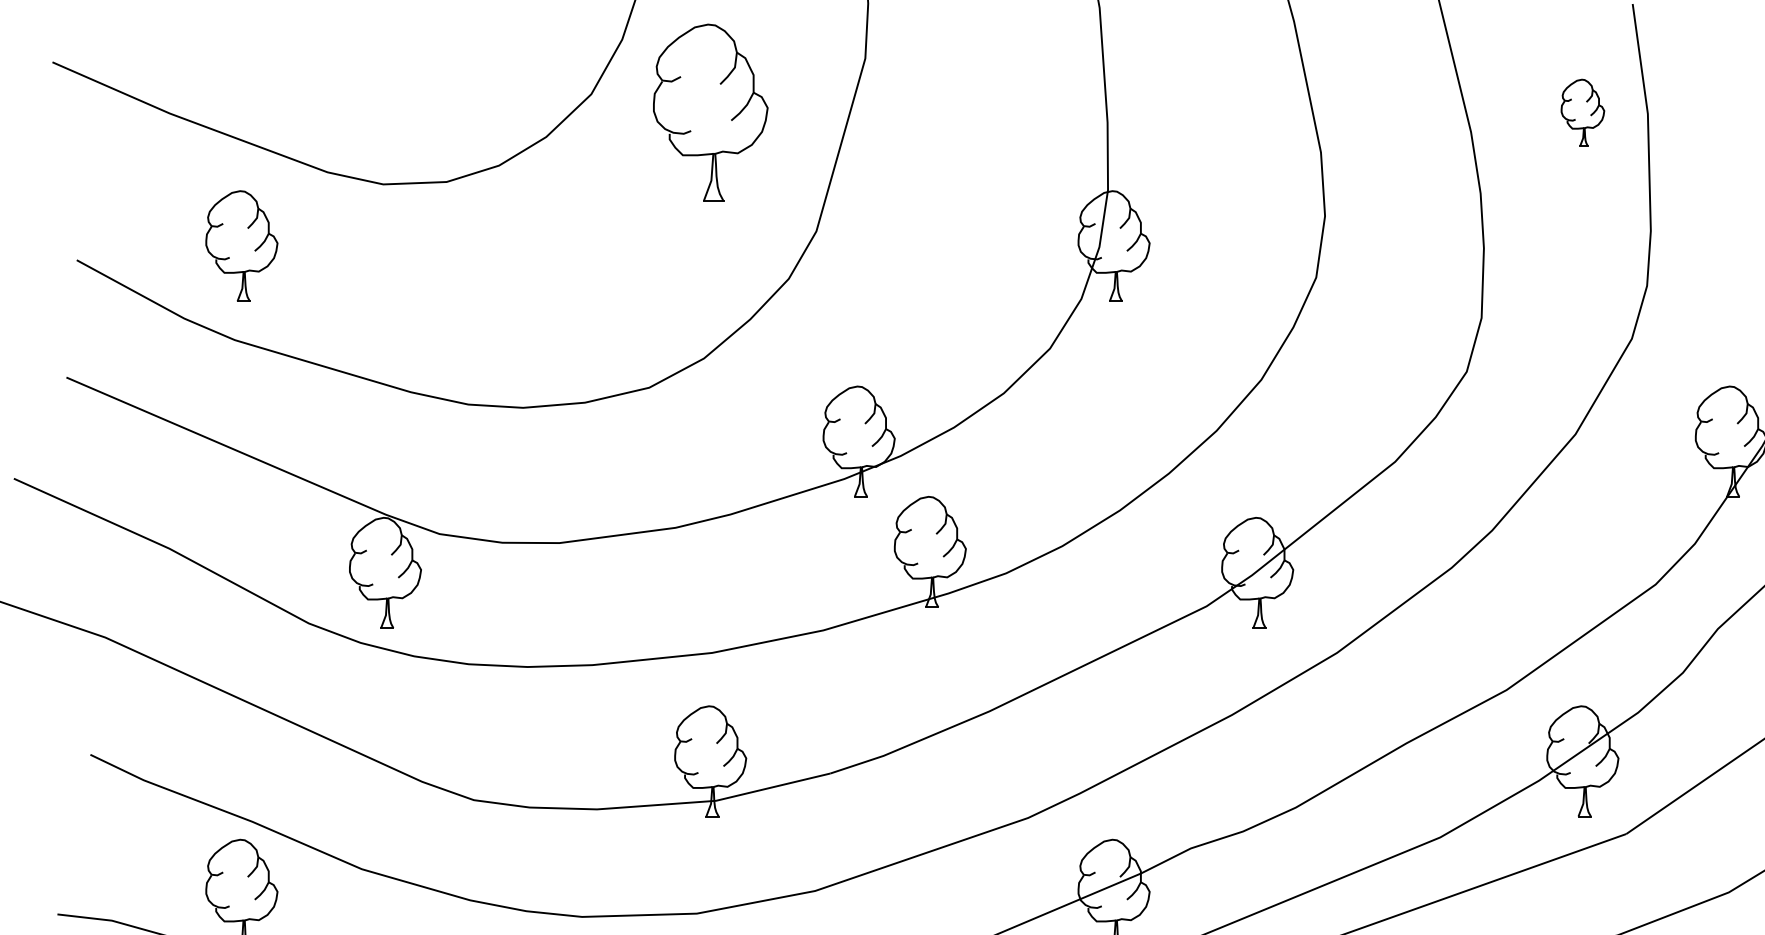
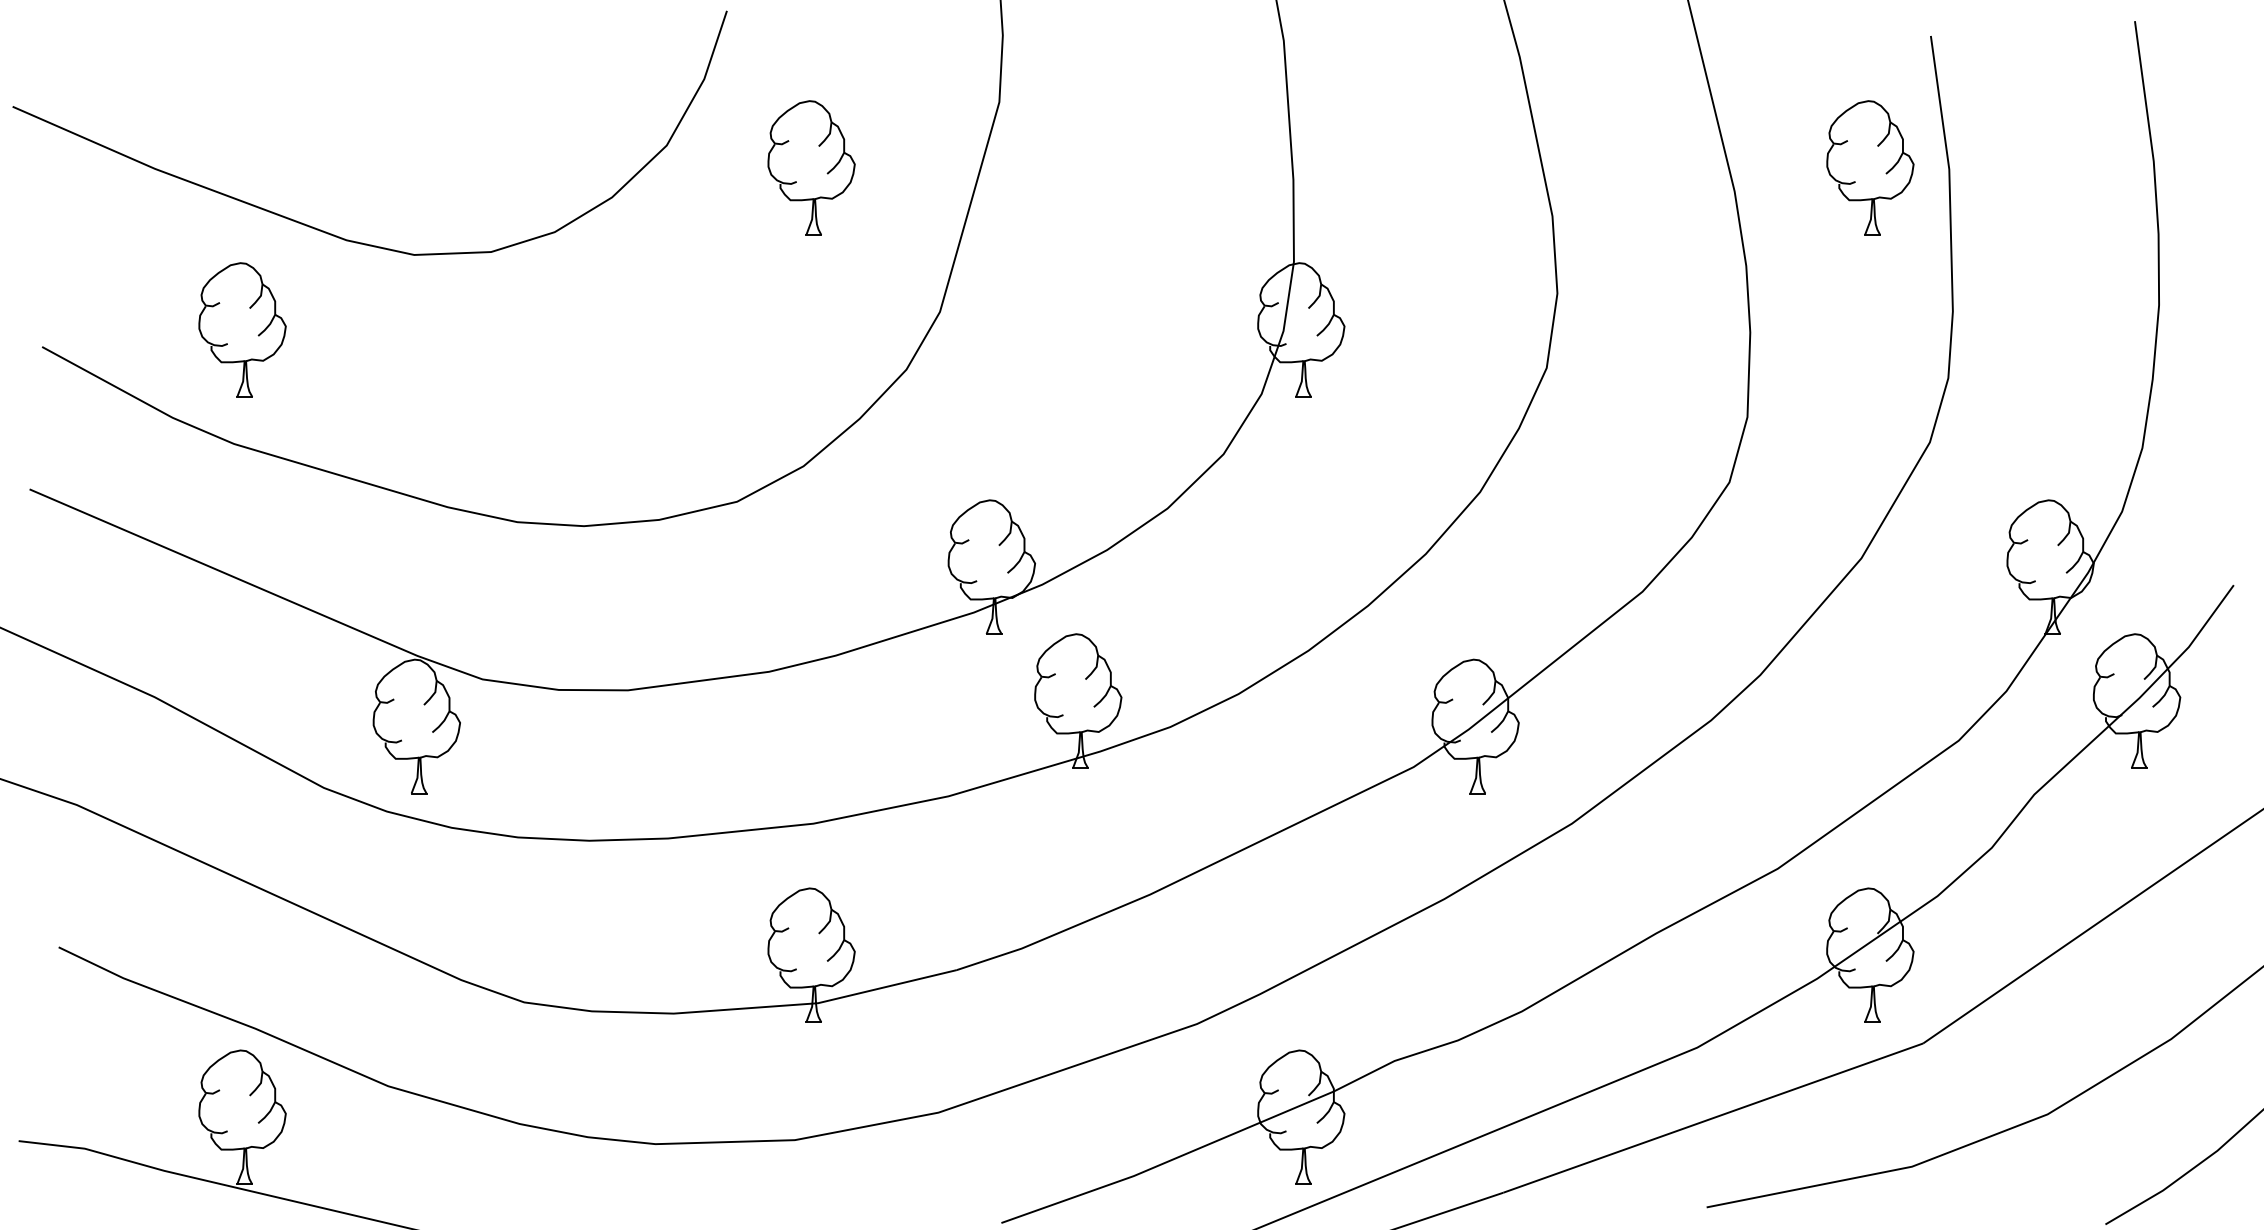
part: (710, 112) -> (811, 167), size x0.62
part: (1582, 112) -> (1870, 167), size x1.67

